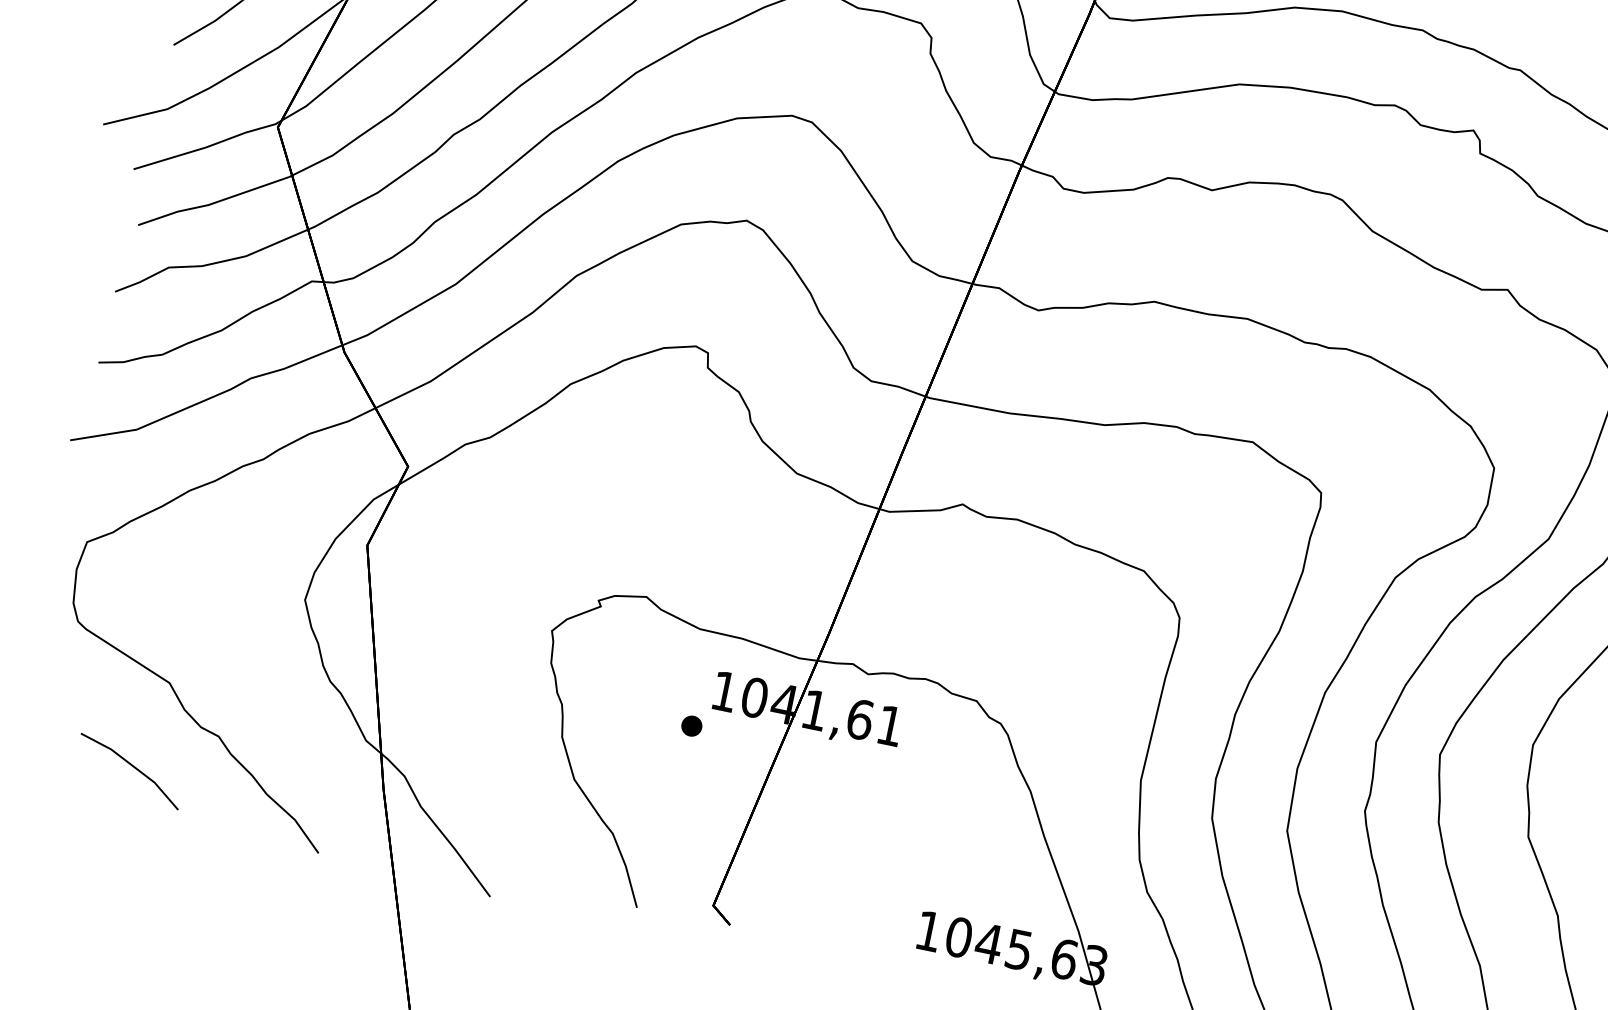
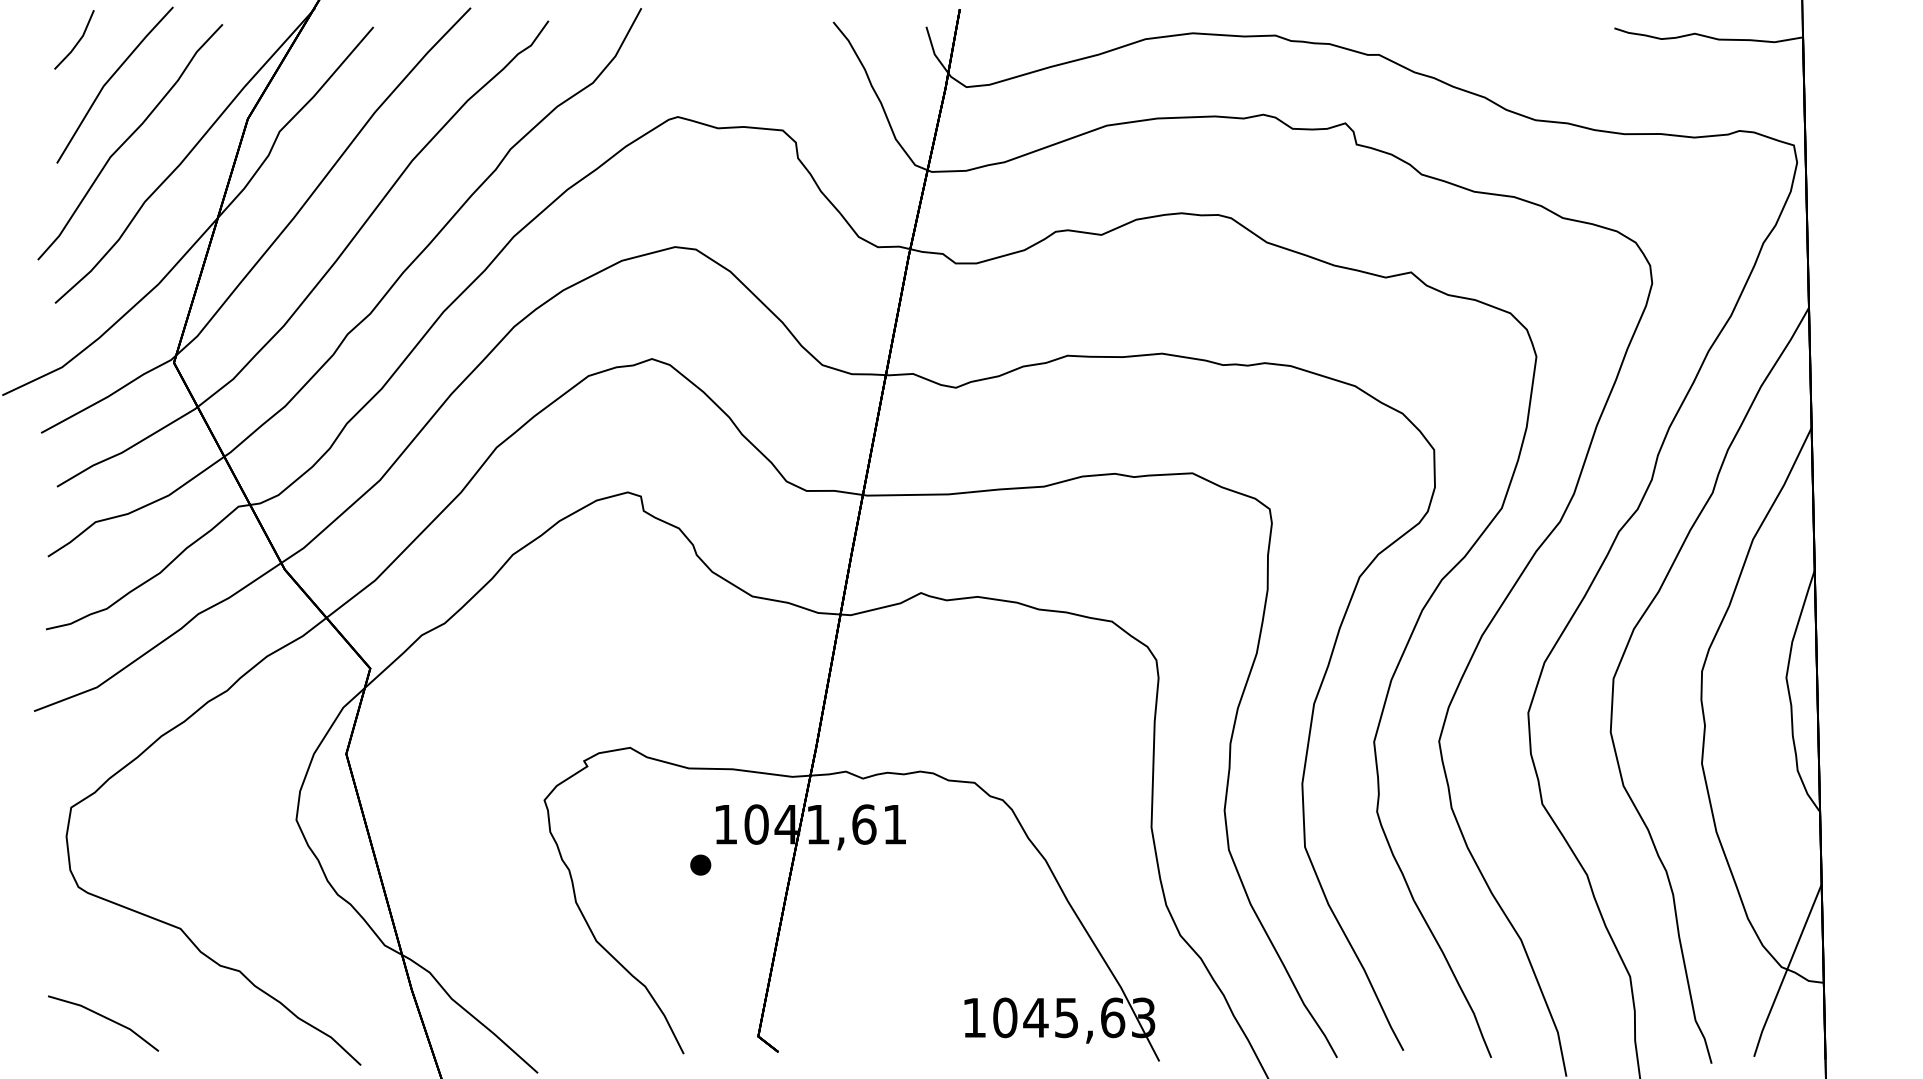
line: (132, 766) -> (105, 1018), moved

